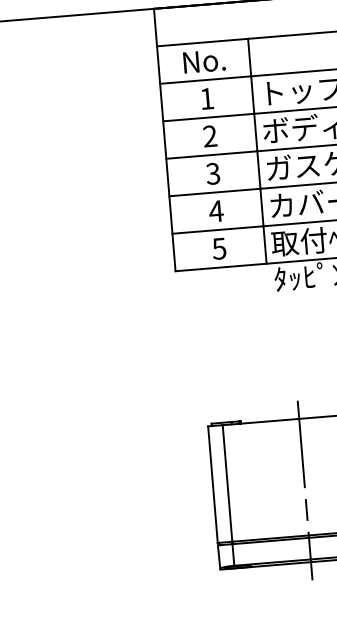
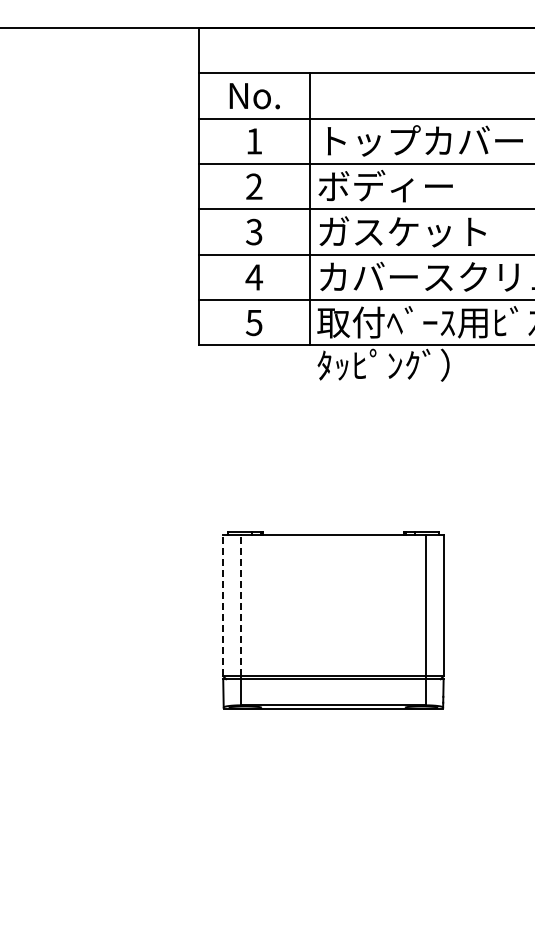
line: (227, 483) -> (240, 605), solid -> dashed
line: (213, 484) -> (223, 605), solid -> dashed
line: (305, 490) -> (333, 621), removed

